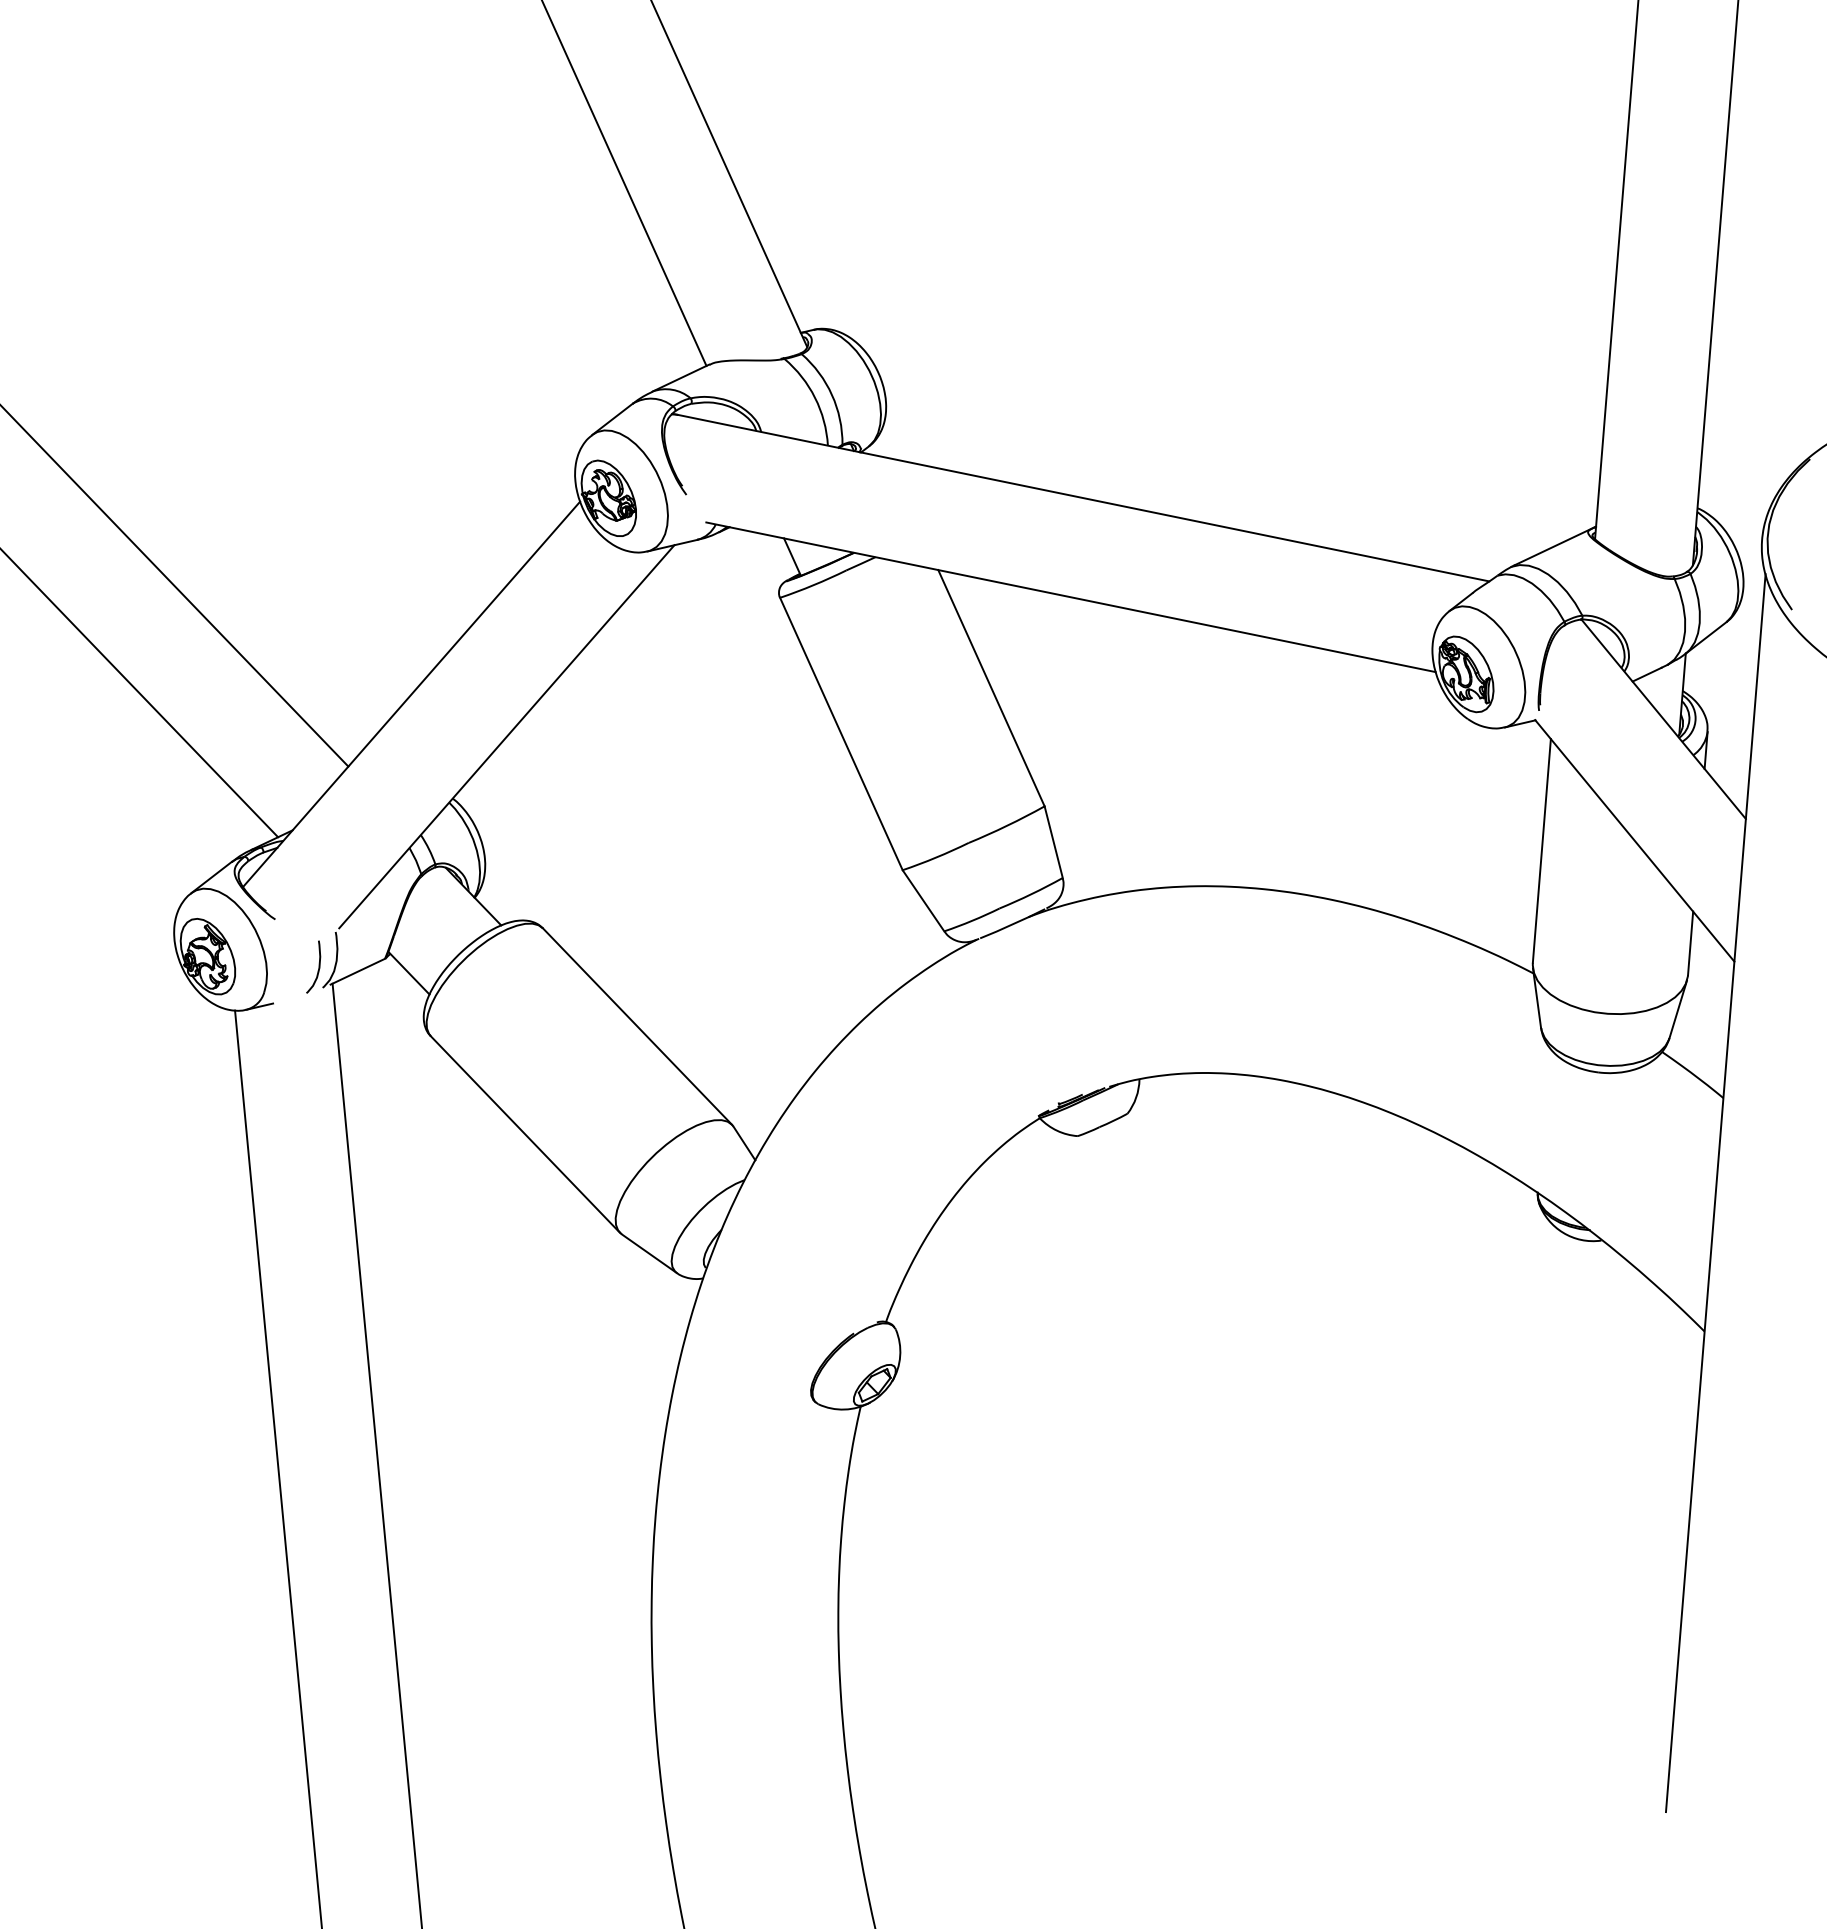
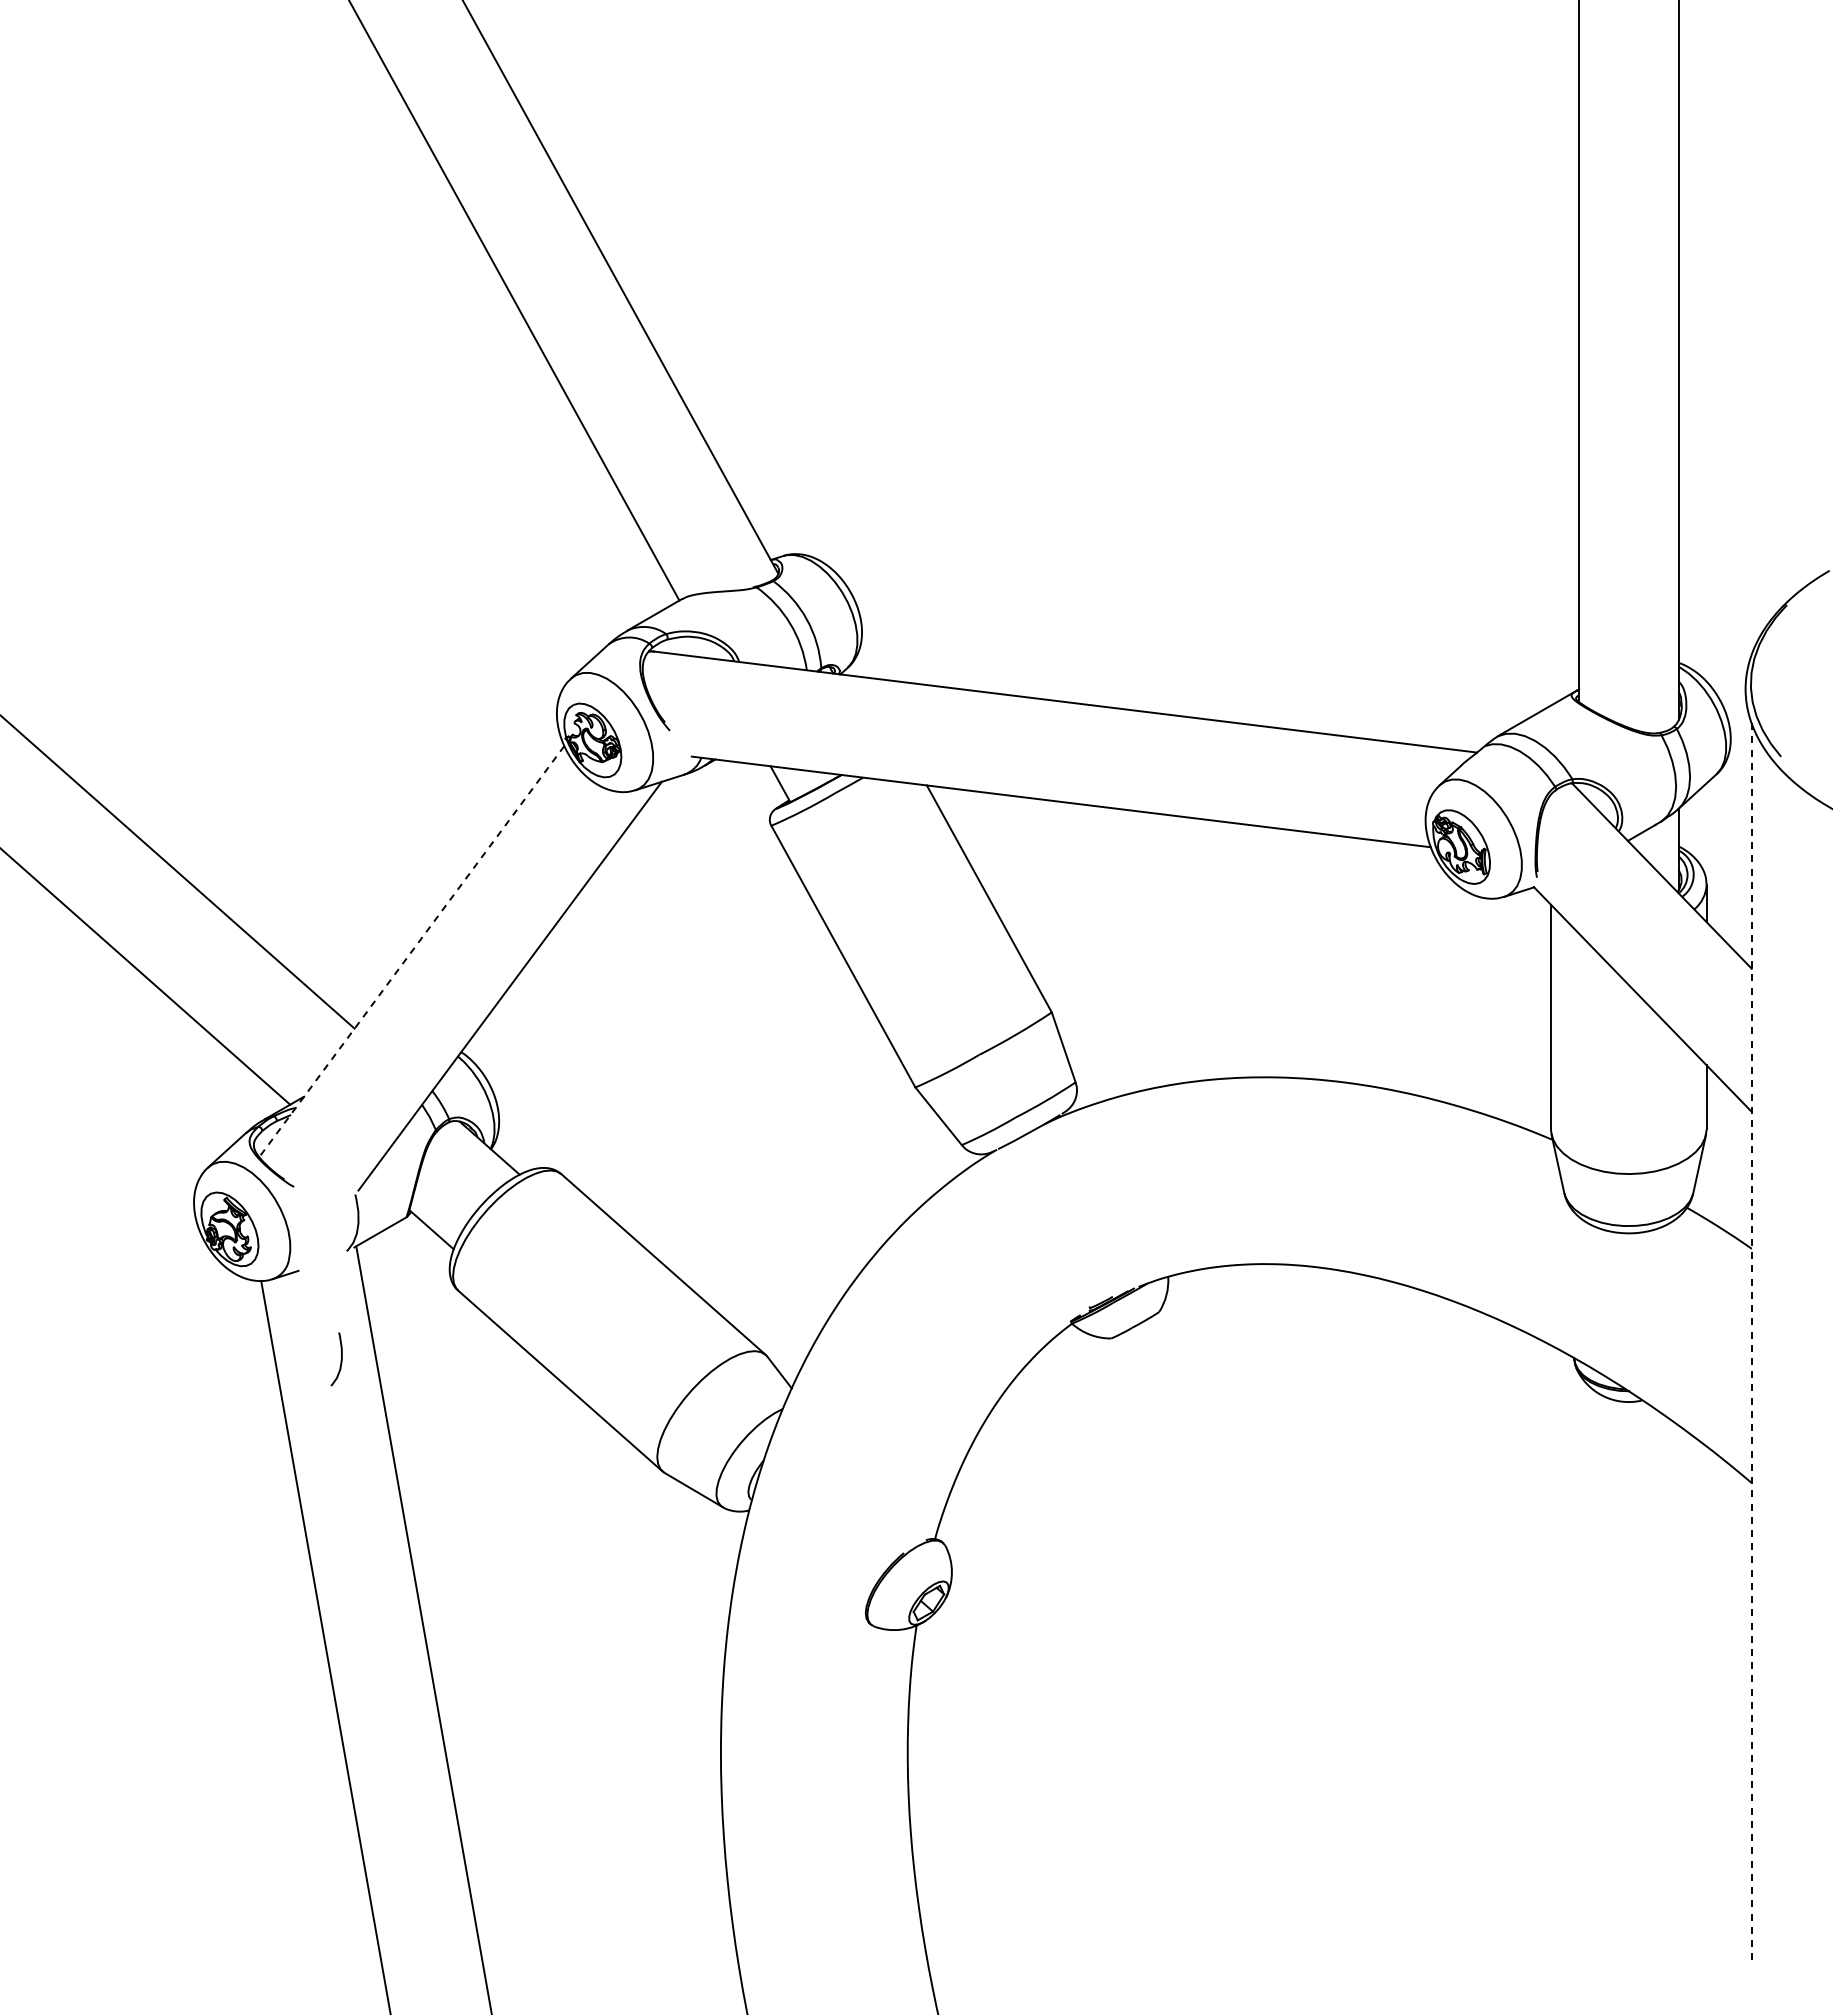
line: (411, 694) -> (411, 951), solid -> dashed
curve: (317, 968) -> (340, 1360), moved
line: (1715, 1193) -> (1751, 1344), solid -> dashed

